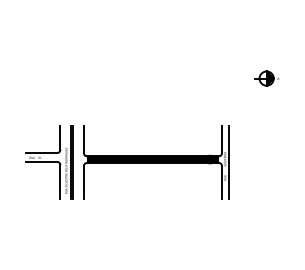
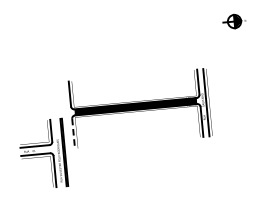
part: (49, 162) -> (43, 154), moved
line: (83, 182) -> (73, 133), solid -> dashed

